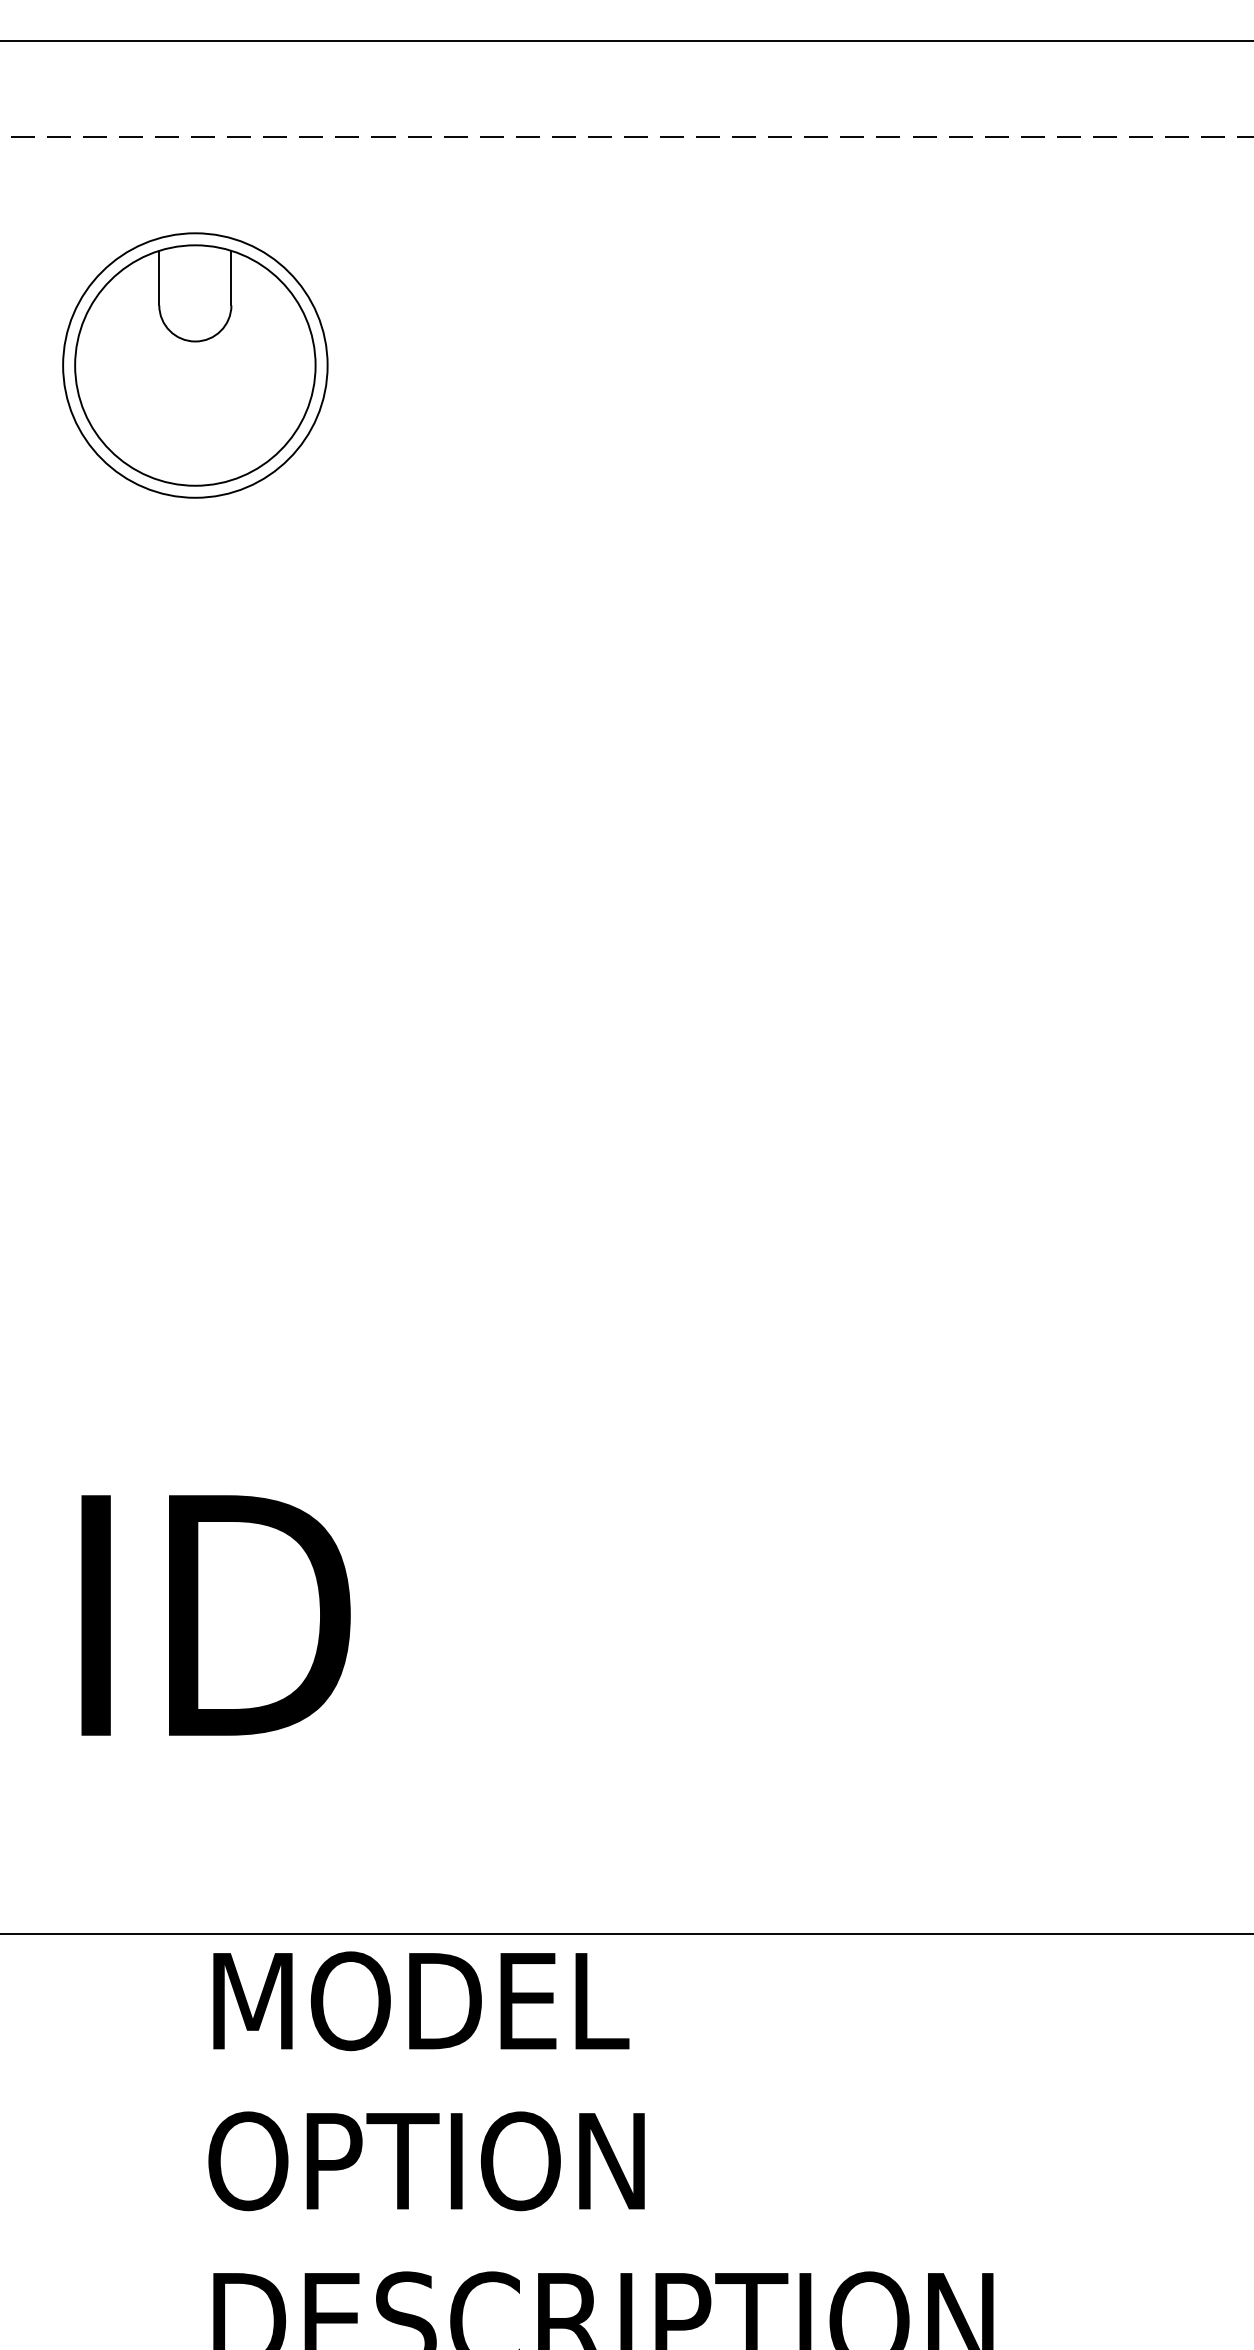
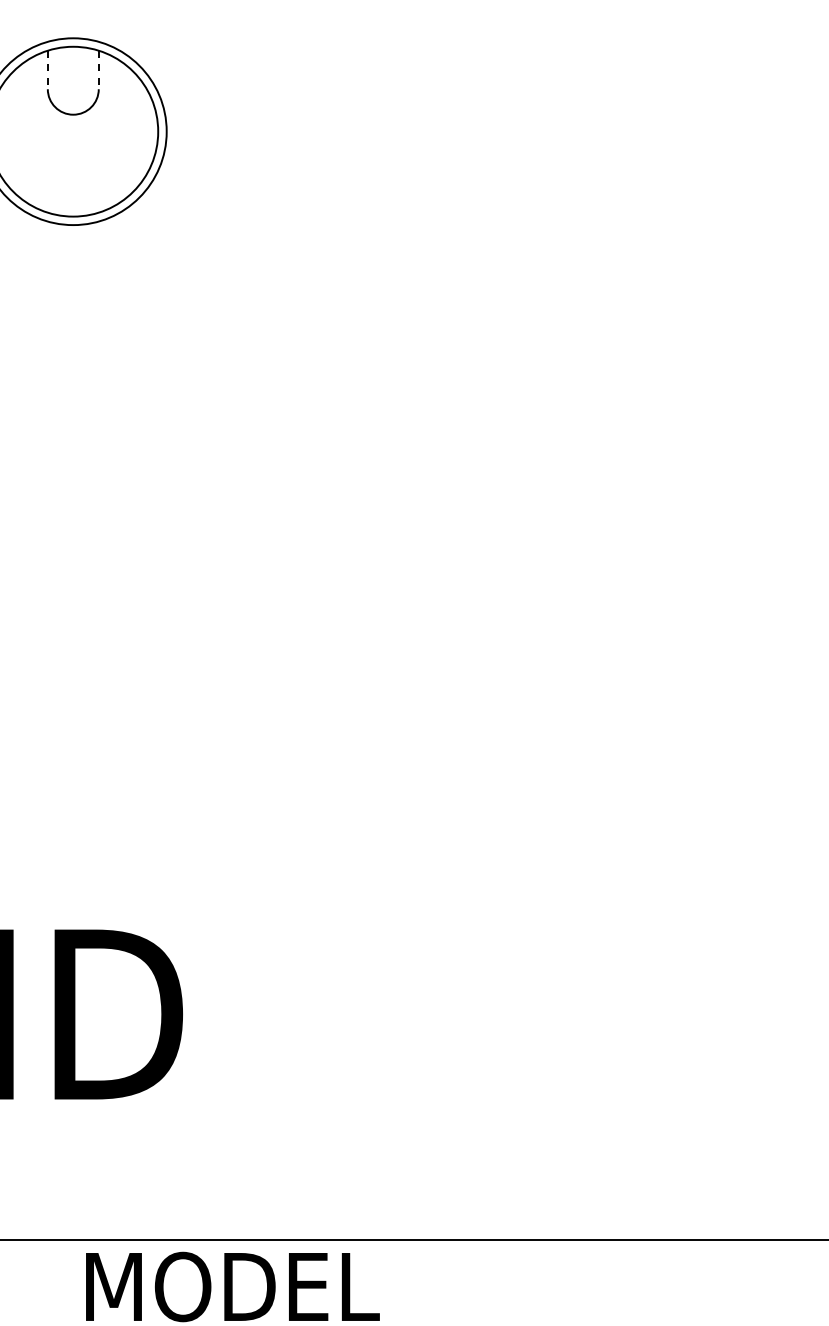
line: (159, 278) -> (47, 70), solid -> dashed
line: (231, 278) -> (98, 70), solid -> dashed

